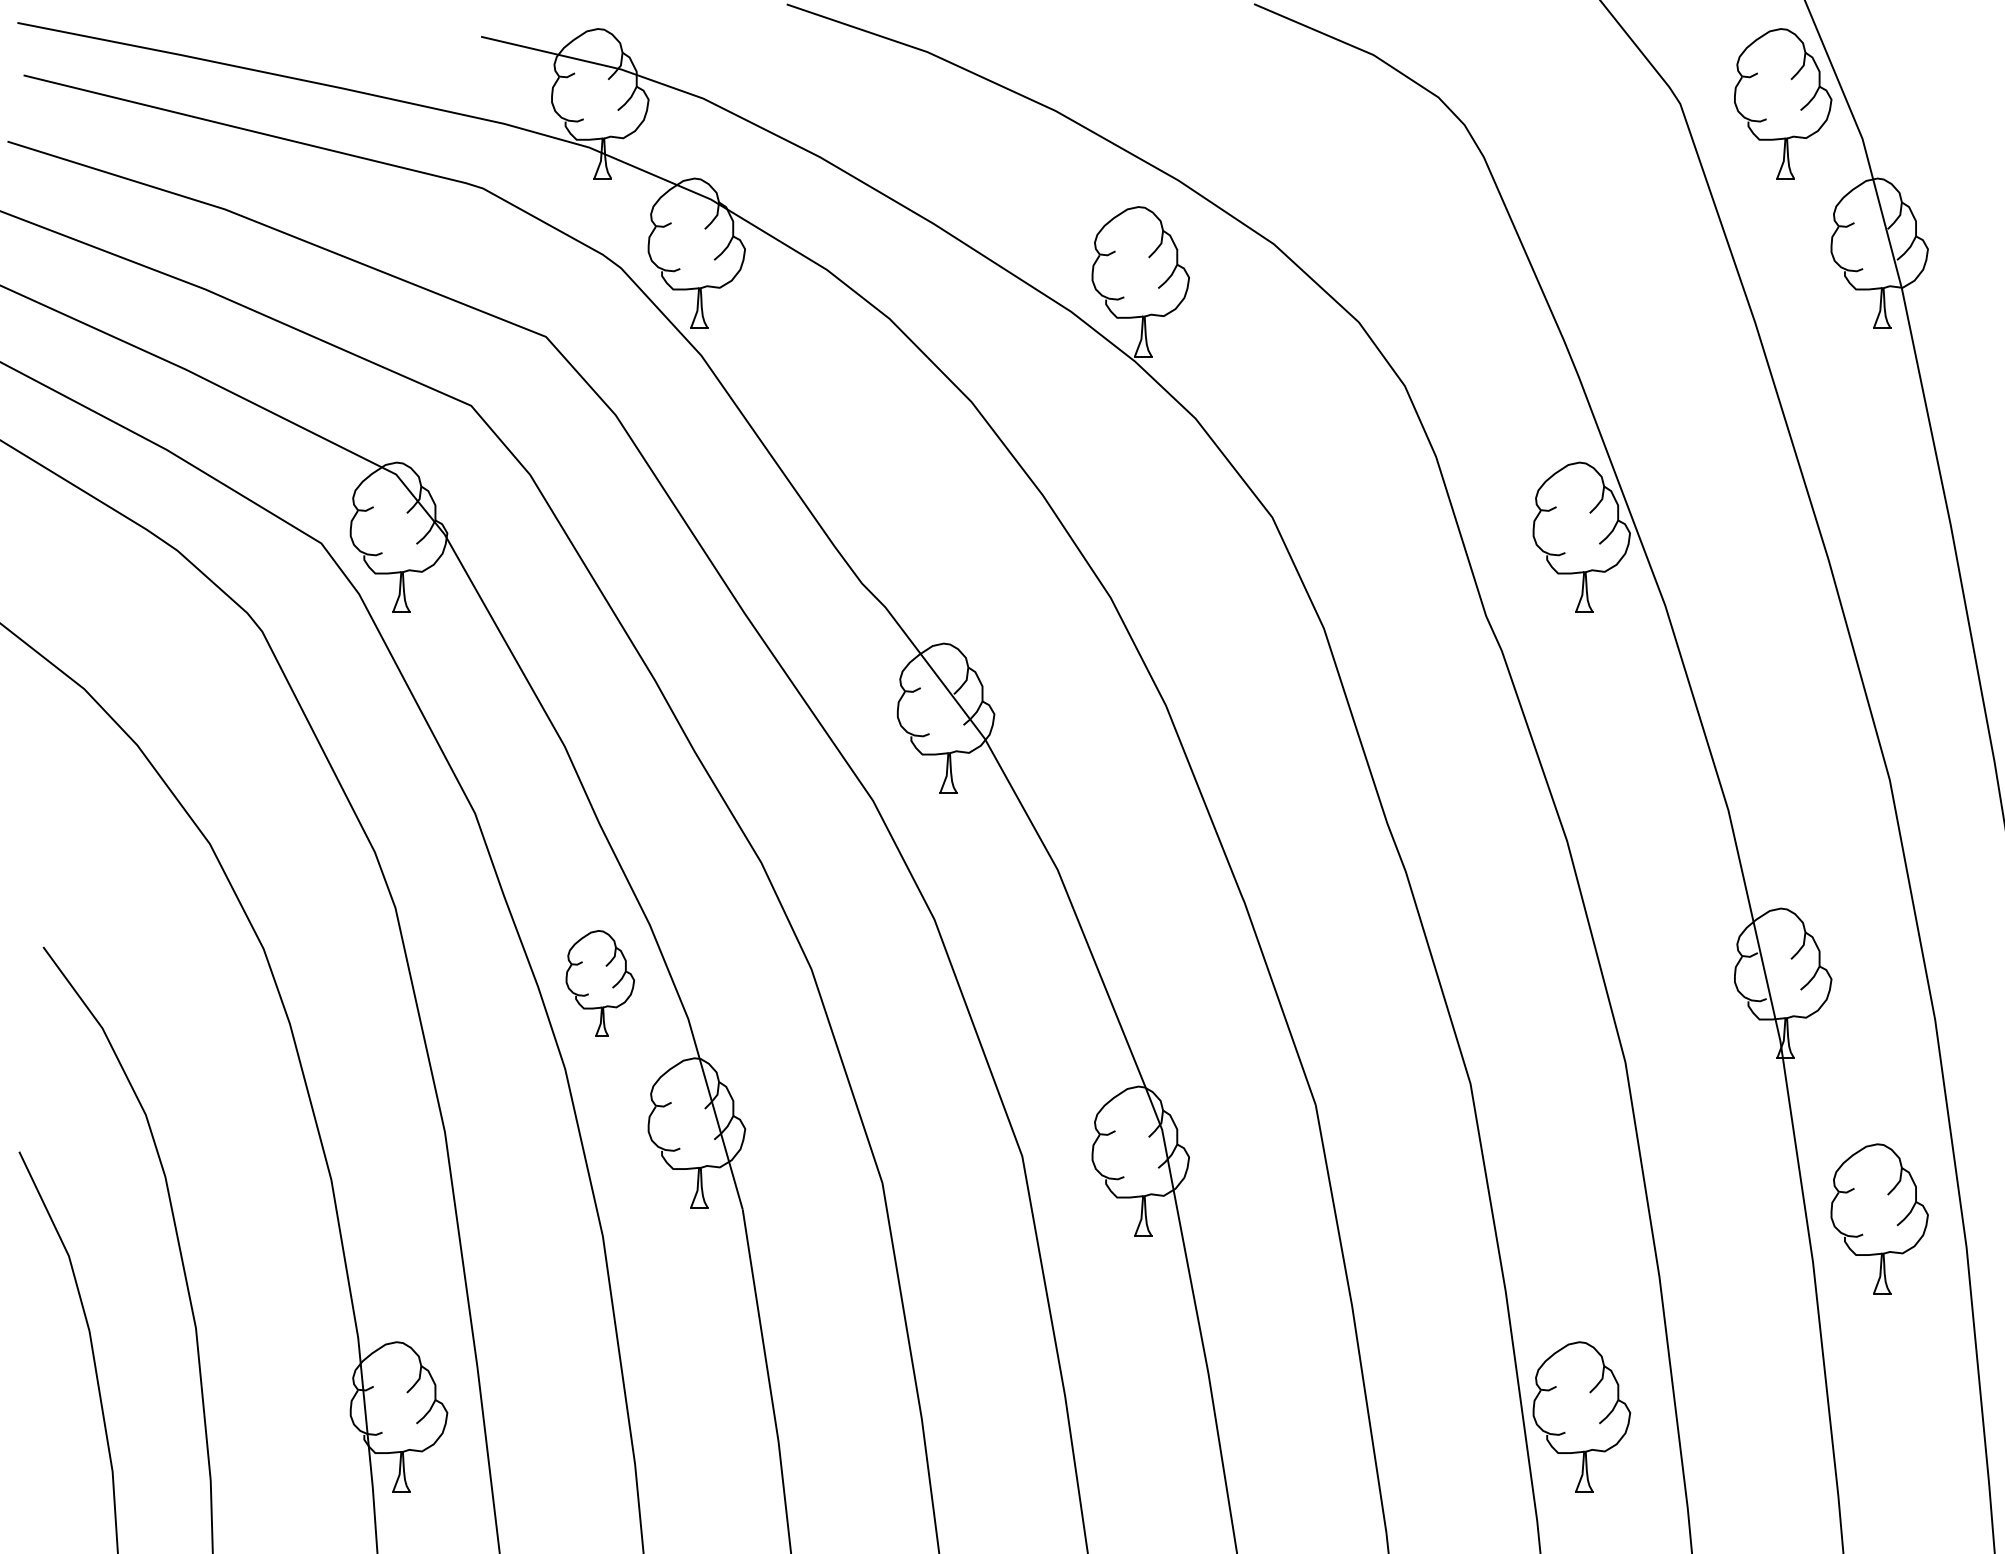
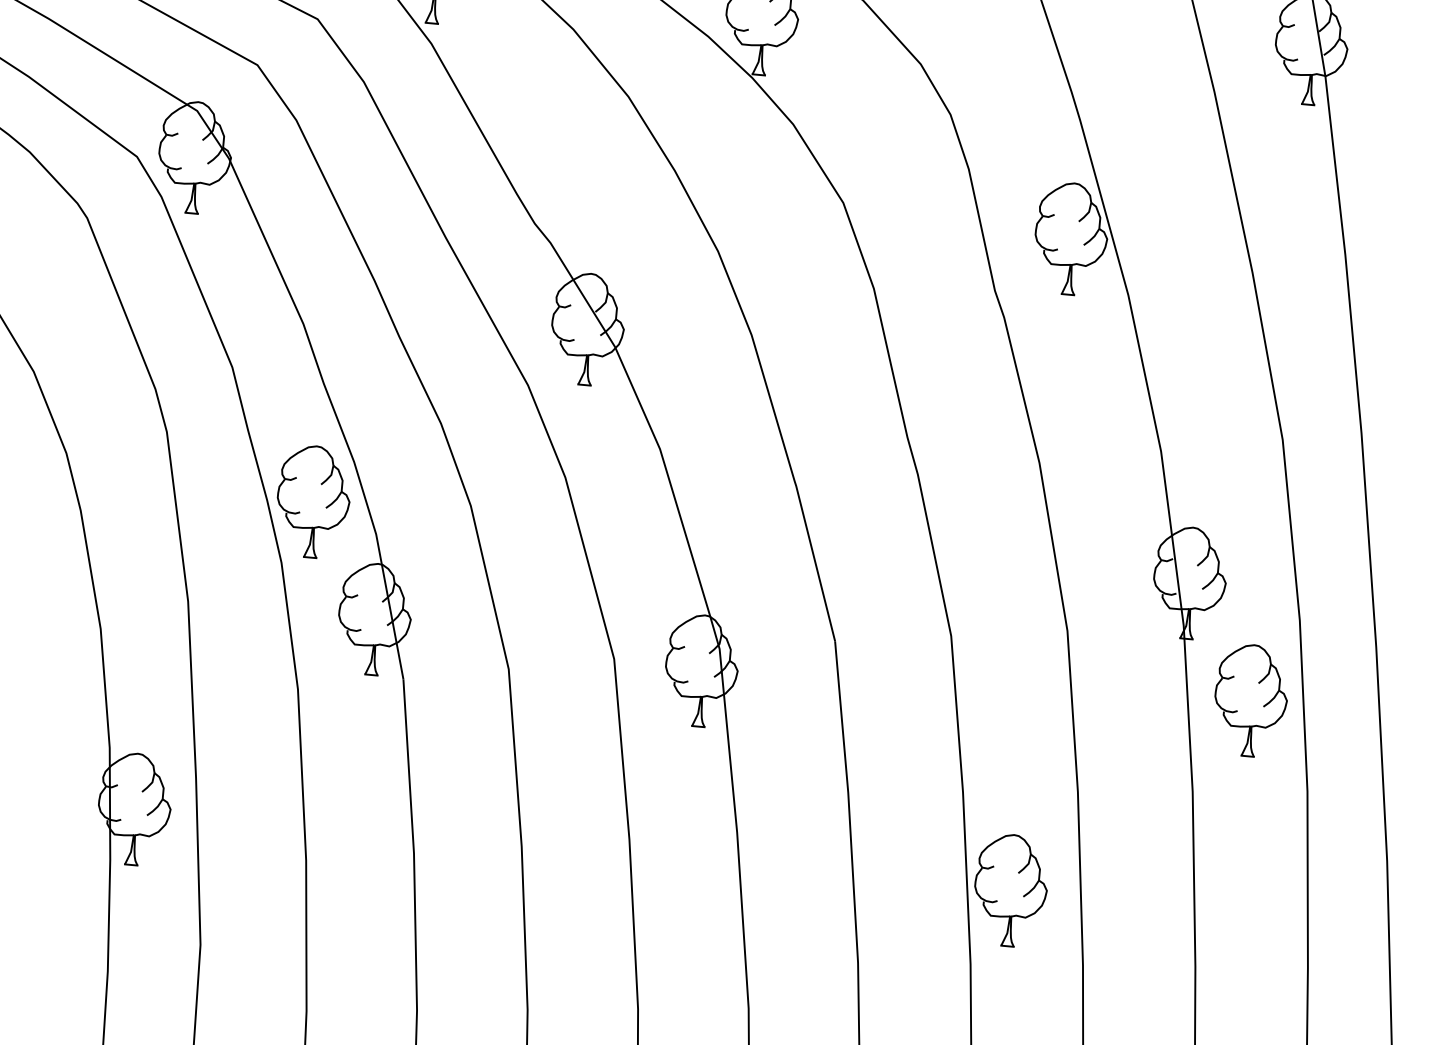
part: (600, 982) -> (313, 501), size x1.43
part: (1879, 1218) -> (1250, 700), moved

